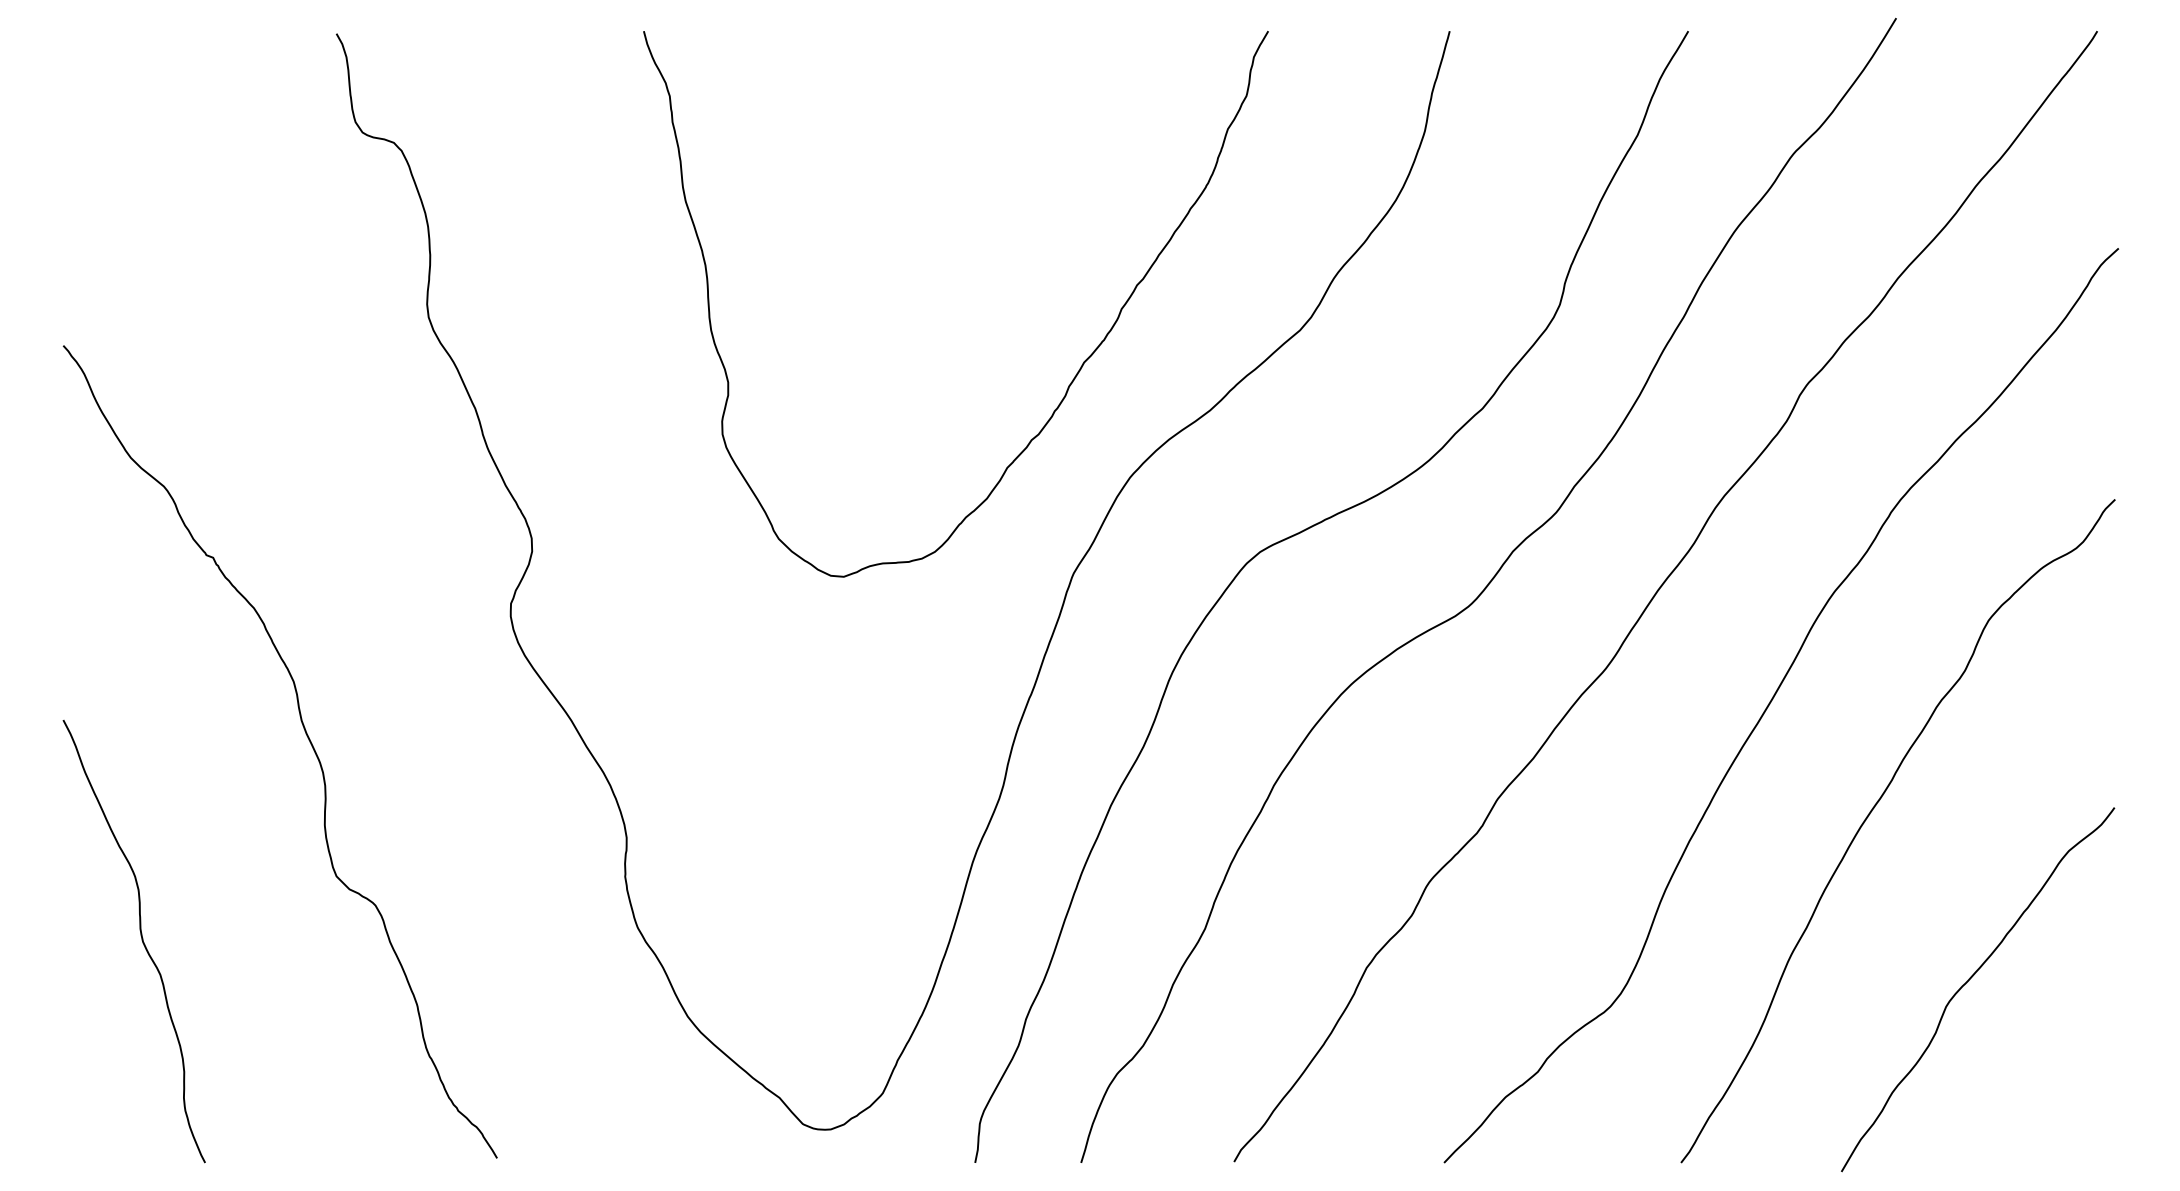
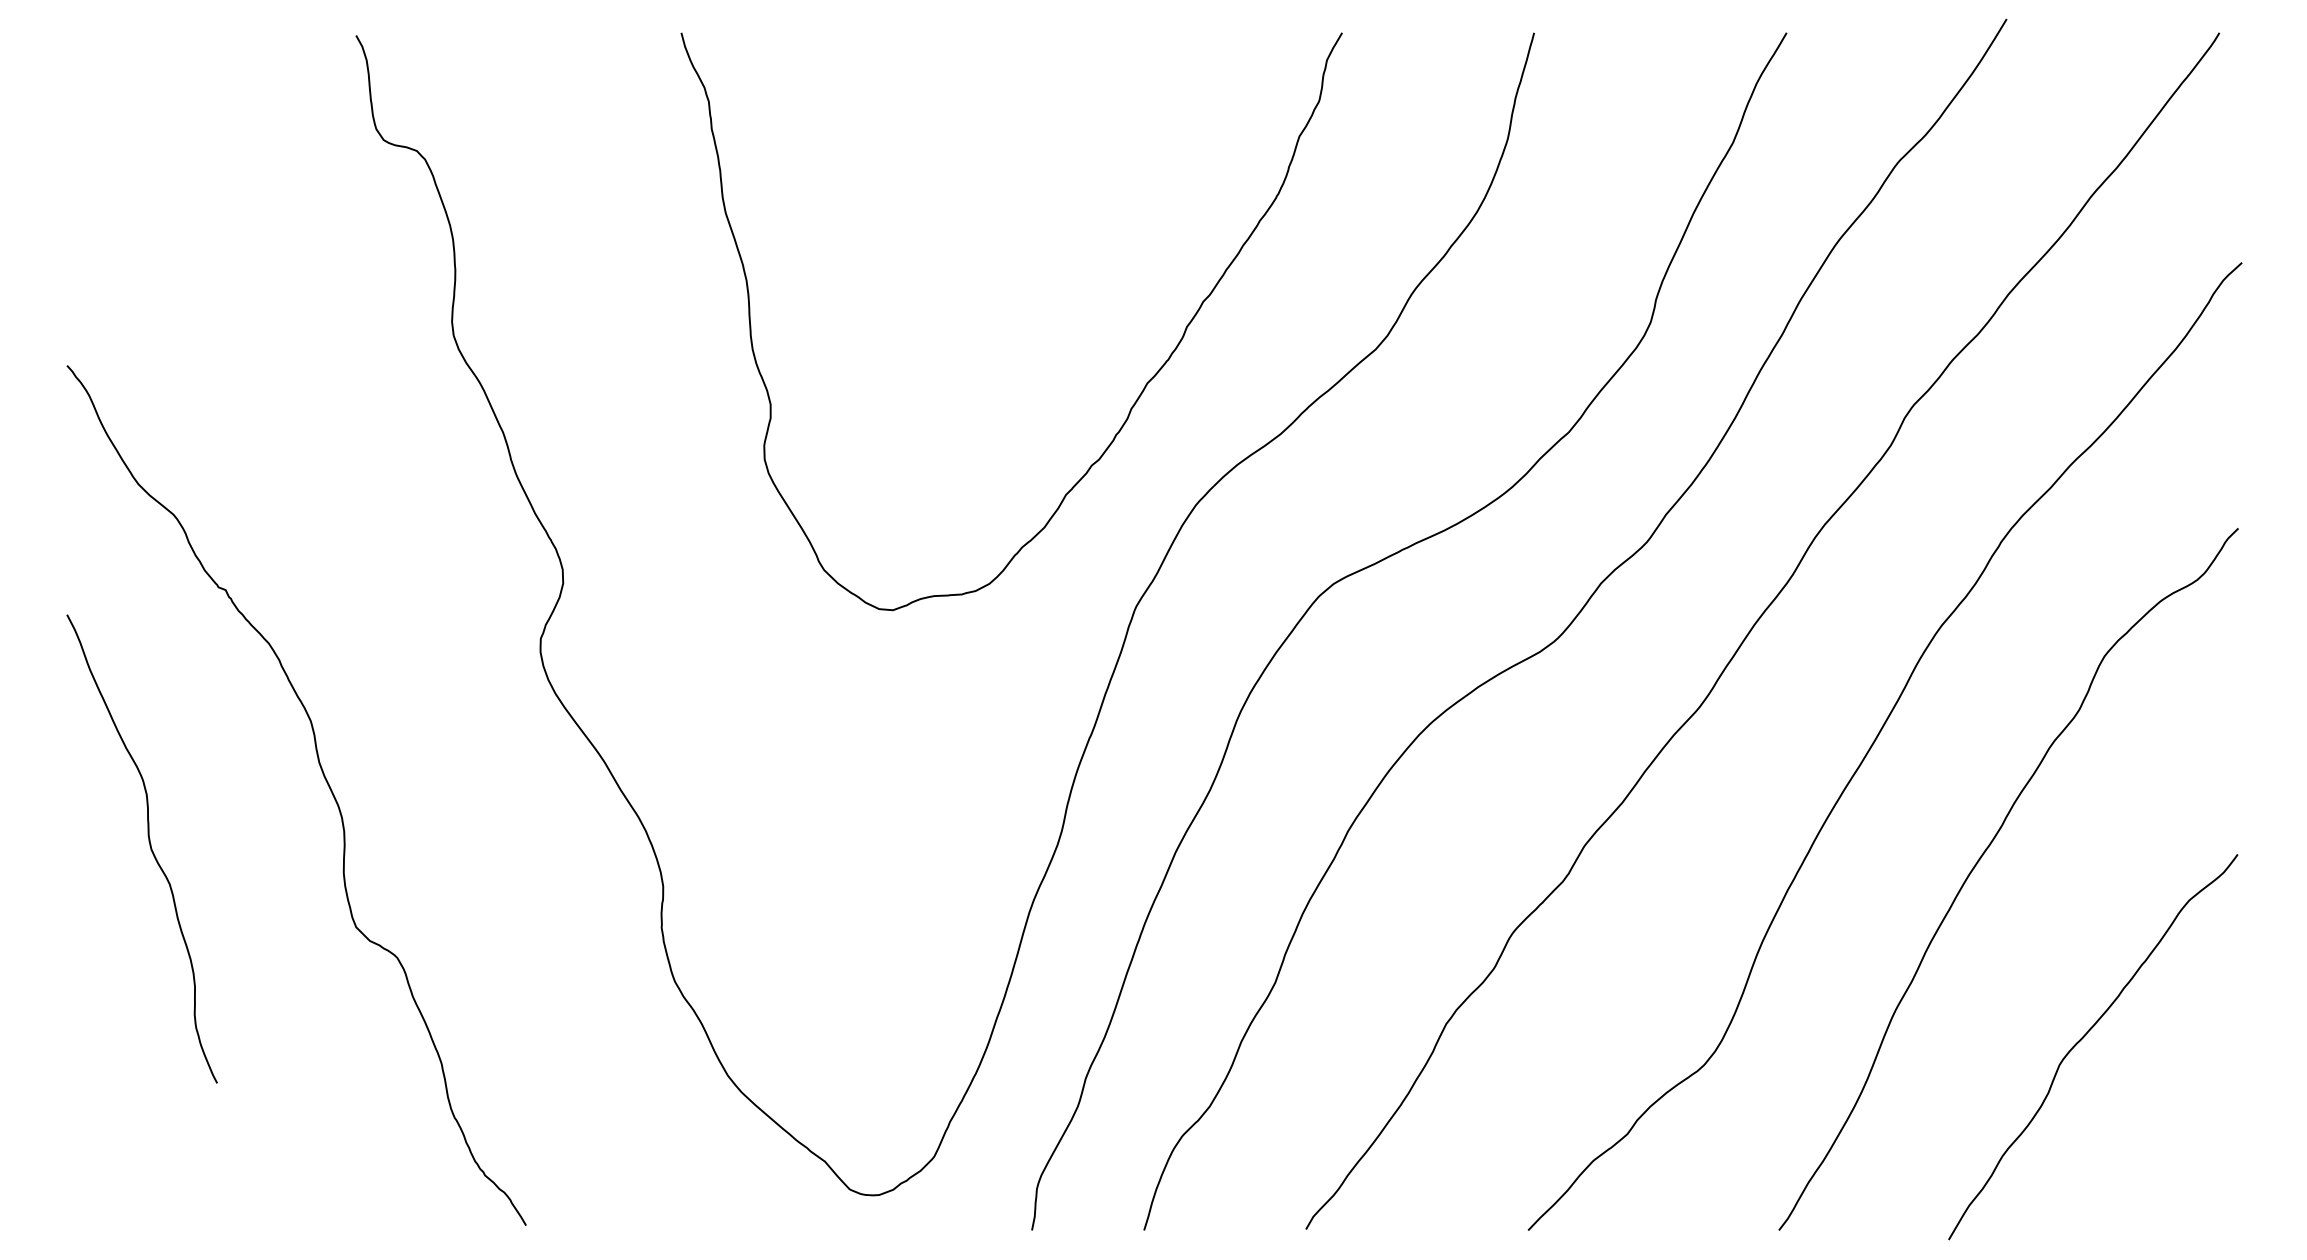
curve: (141, 940) -> (149, 847), moved

